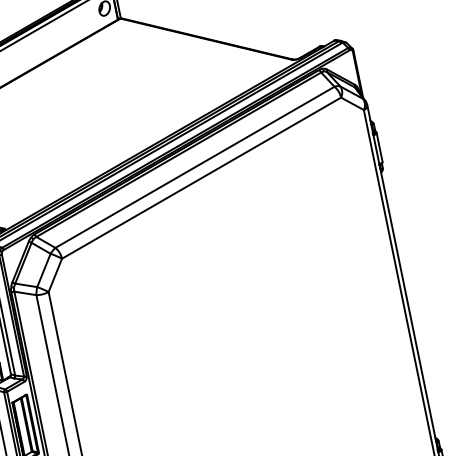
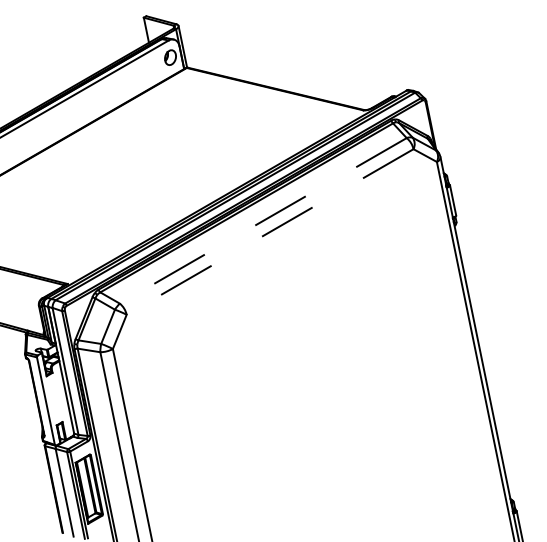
line: (195, 166) -> (263, 220), solid -> dashed
line: (201, 177) -> (270, 231), solid -> dashed

